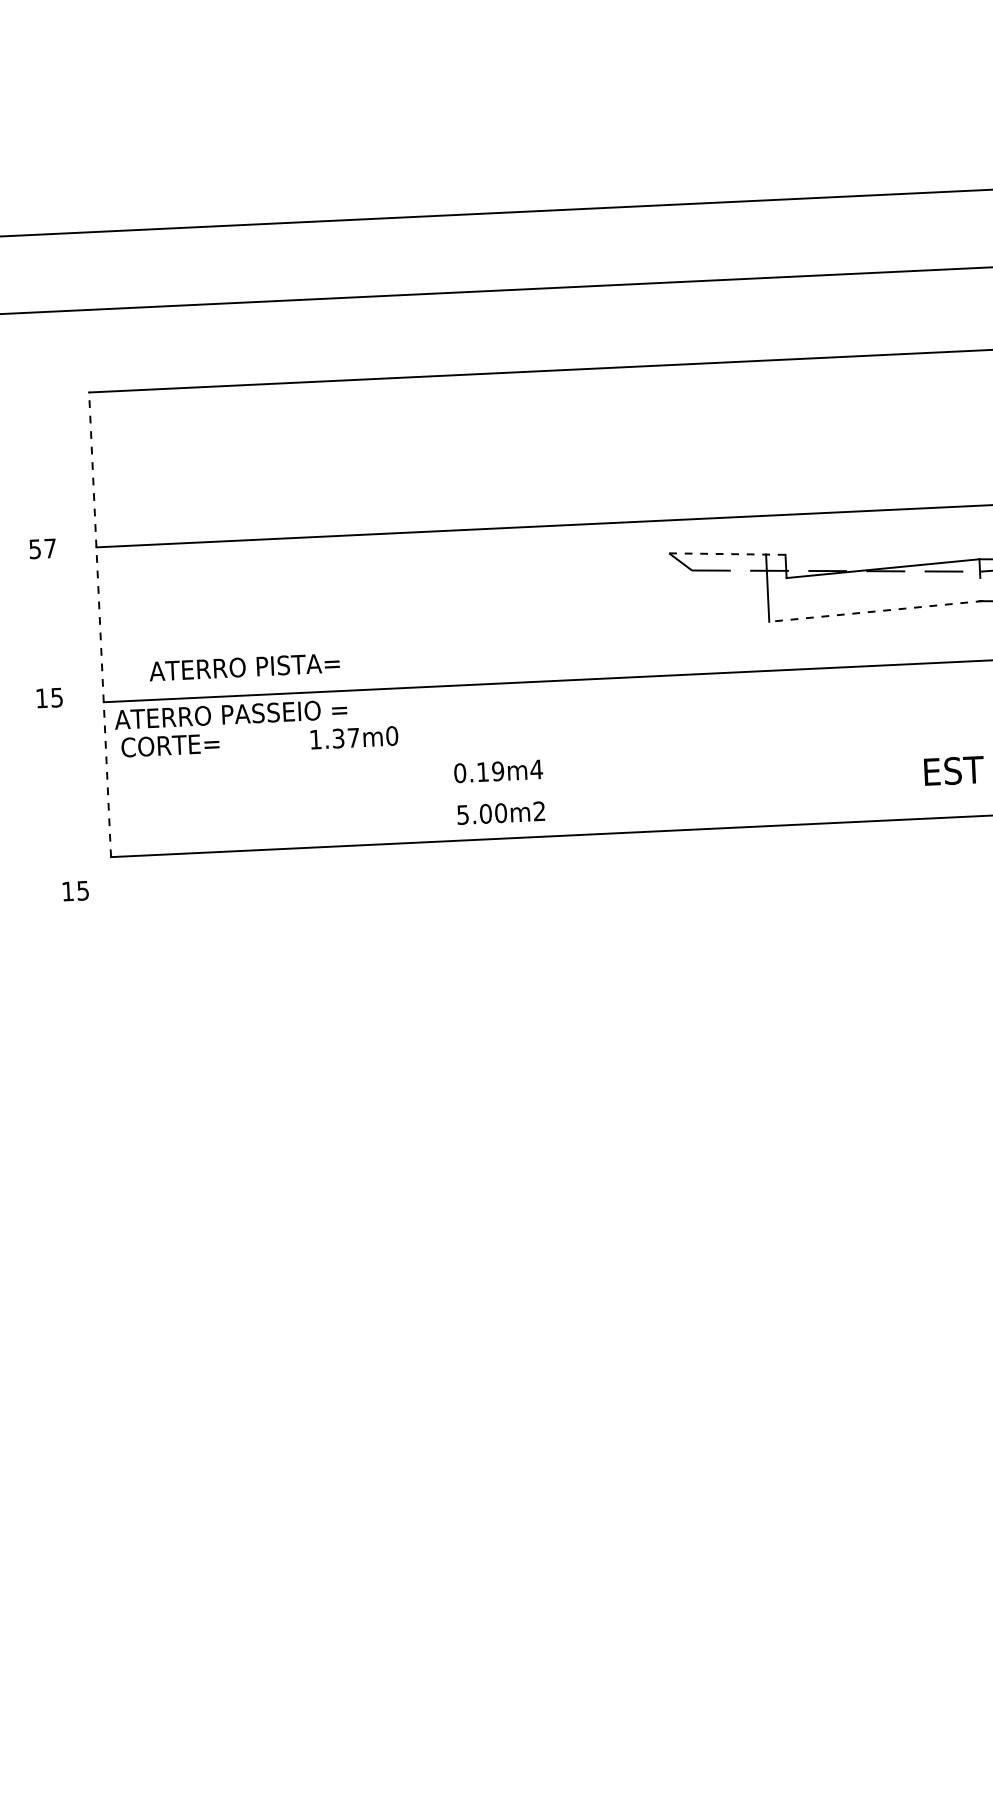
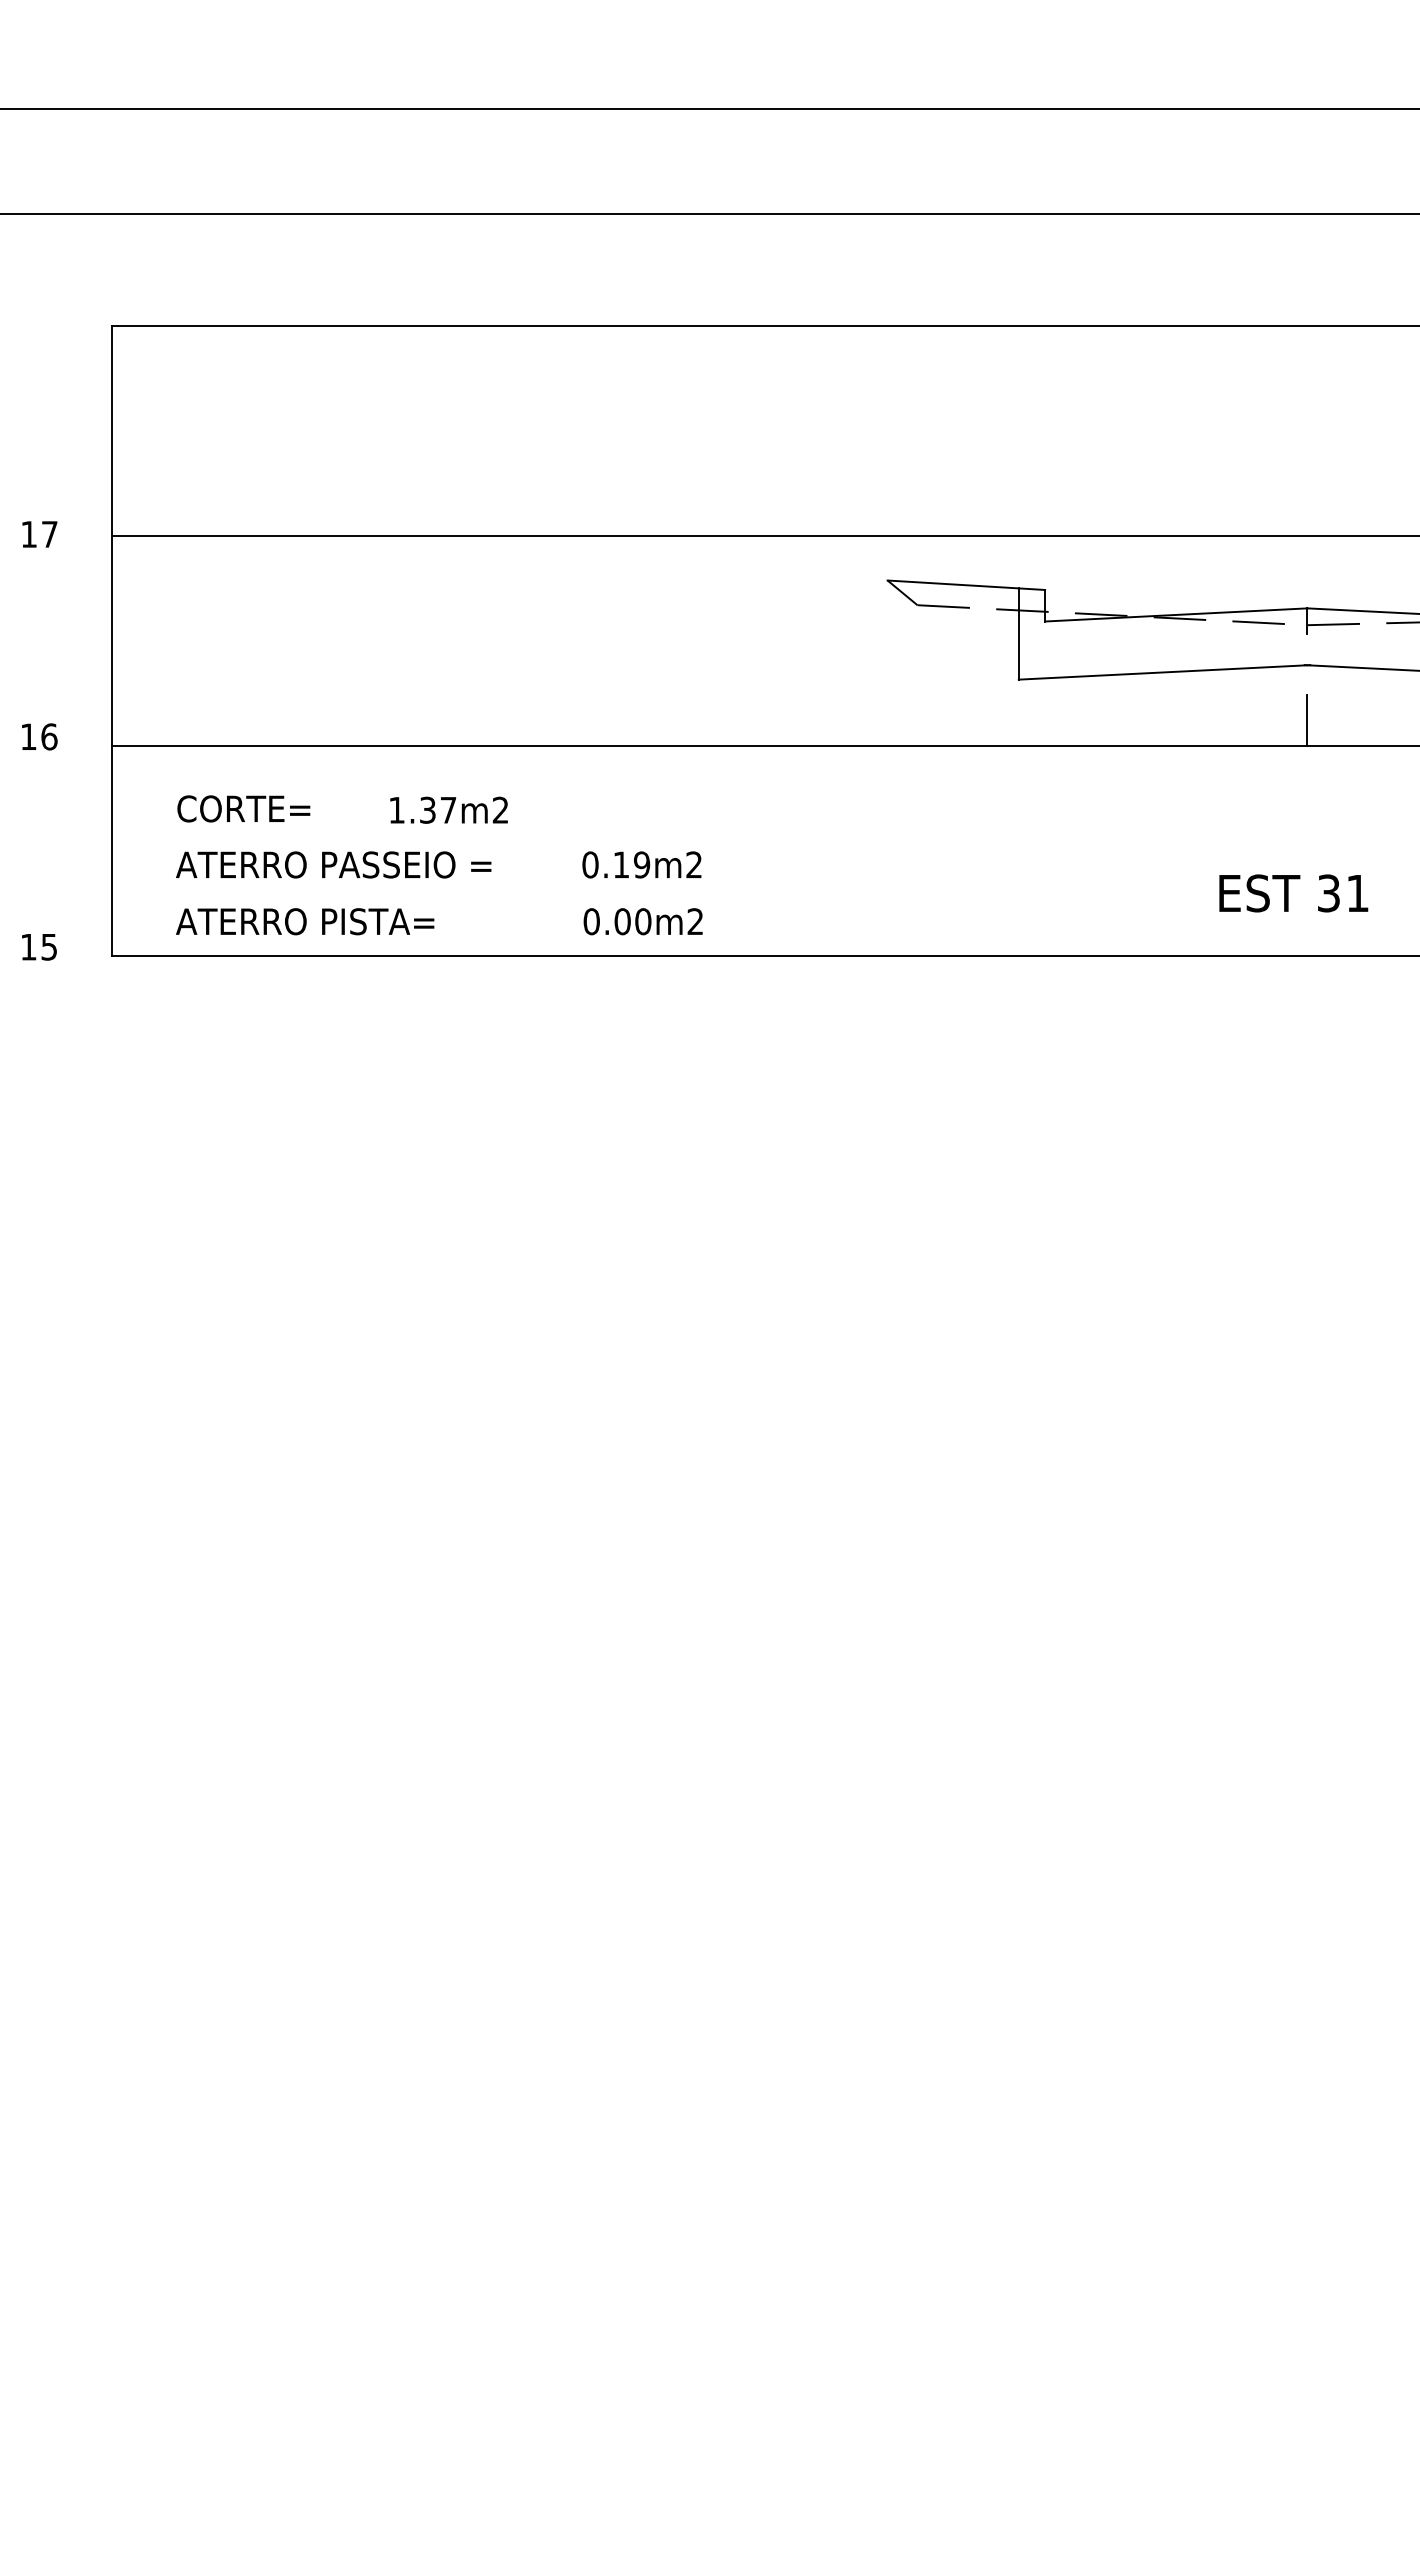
text: (34, 549) -> (28, 534), 57 -> 17
line: (727, 554) -> (966, 585), dashed -> solid
line: (876, 611) -> (1164, 672), dashed -> solid
line: (100, 624) -> (112, 640), dashed -> solid
line: (983, 640) -> (1307, 718), added
text: (244, 667) -> (305, 921), moved
text: (57, 697) -> (49, 736), 15 -> 16
text: (230, 714) -> (333, 864), moved
text: (391, 735) -> (500, 809), 1.37m0 -> 1.37m2
text: (170, 745) -> (243, 808), moved
text: (536, 769) -> (693, 864), 0.19m4 -> 0.19m2
text: (462, 814) -> (591, 921), 5.00m2 -> 0.00m2
text: (75, 891) -> (39, 947), moved

